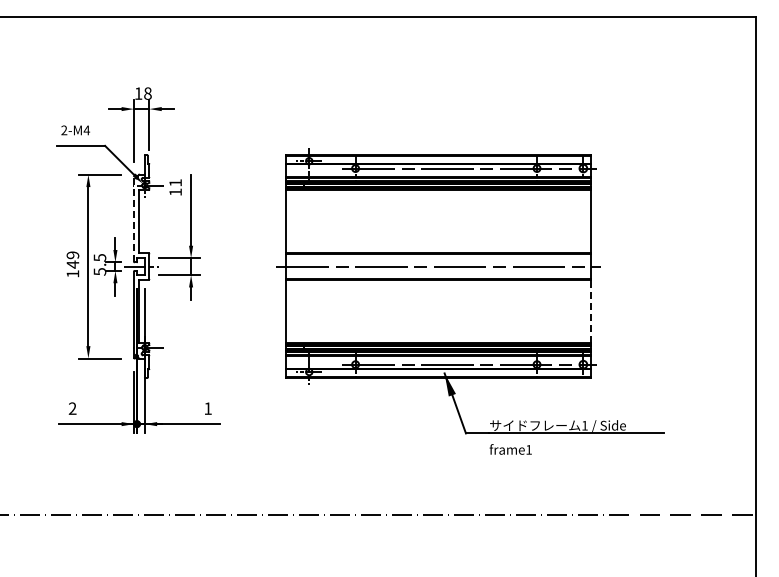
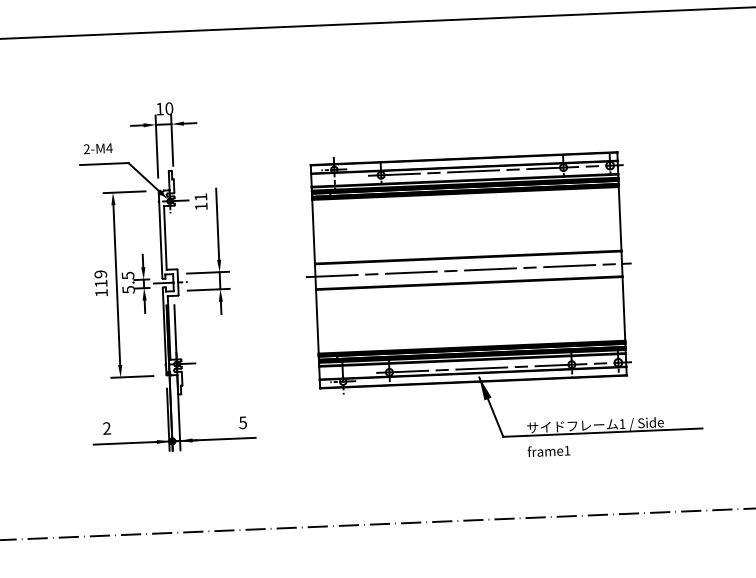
text: (147, 93) -> (168, 108), 18 -> 10
line: (133, 218) -> (160, 234), dashed -> solid
text: (72, 264) -> (100, 283), 149 -> 119
line: (591, 311) -> (624, 308), dashed -> solid
text: (207, 408) -> (242, 422), 1 -> 5

